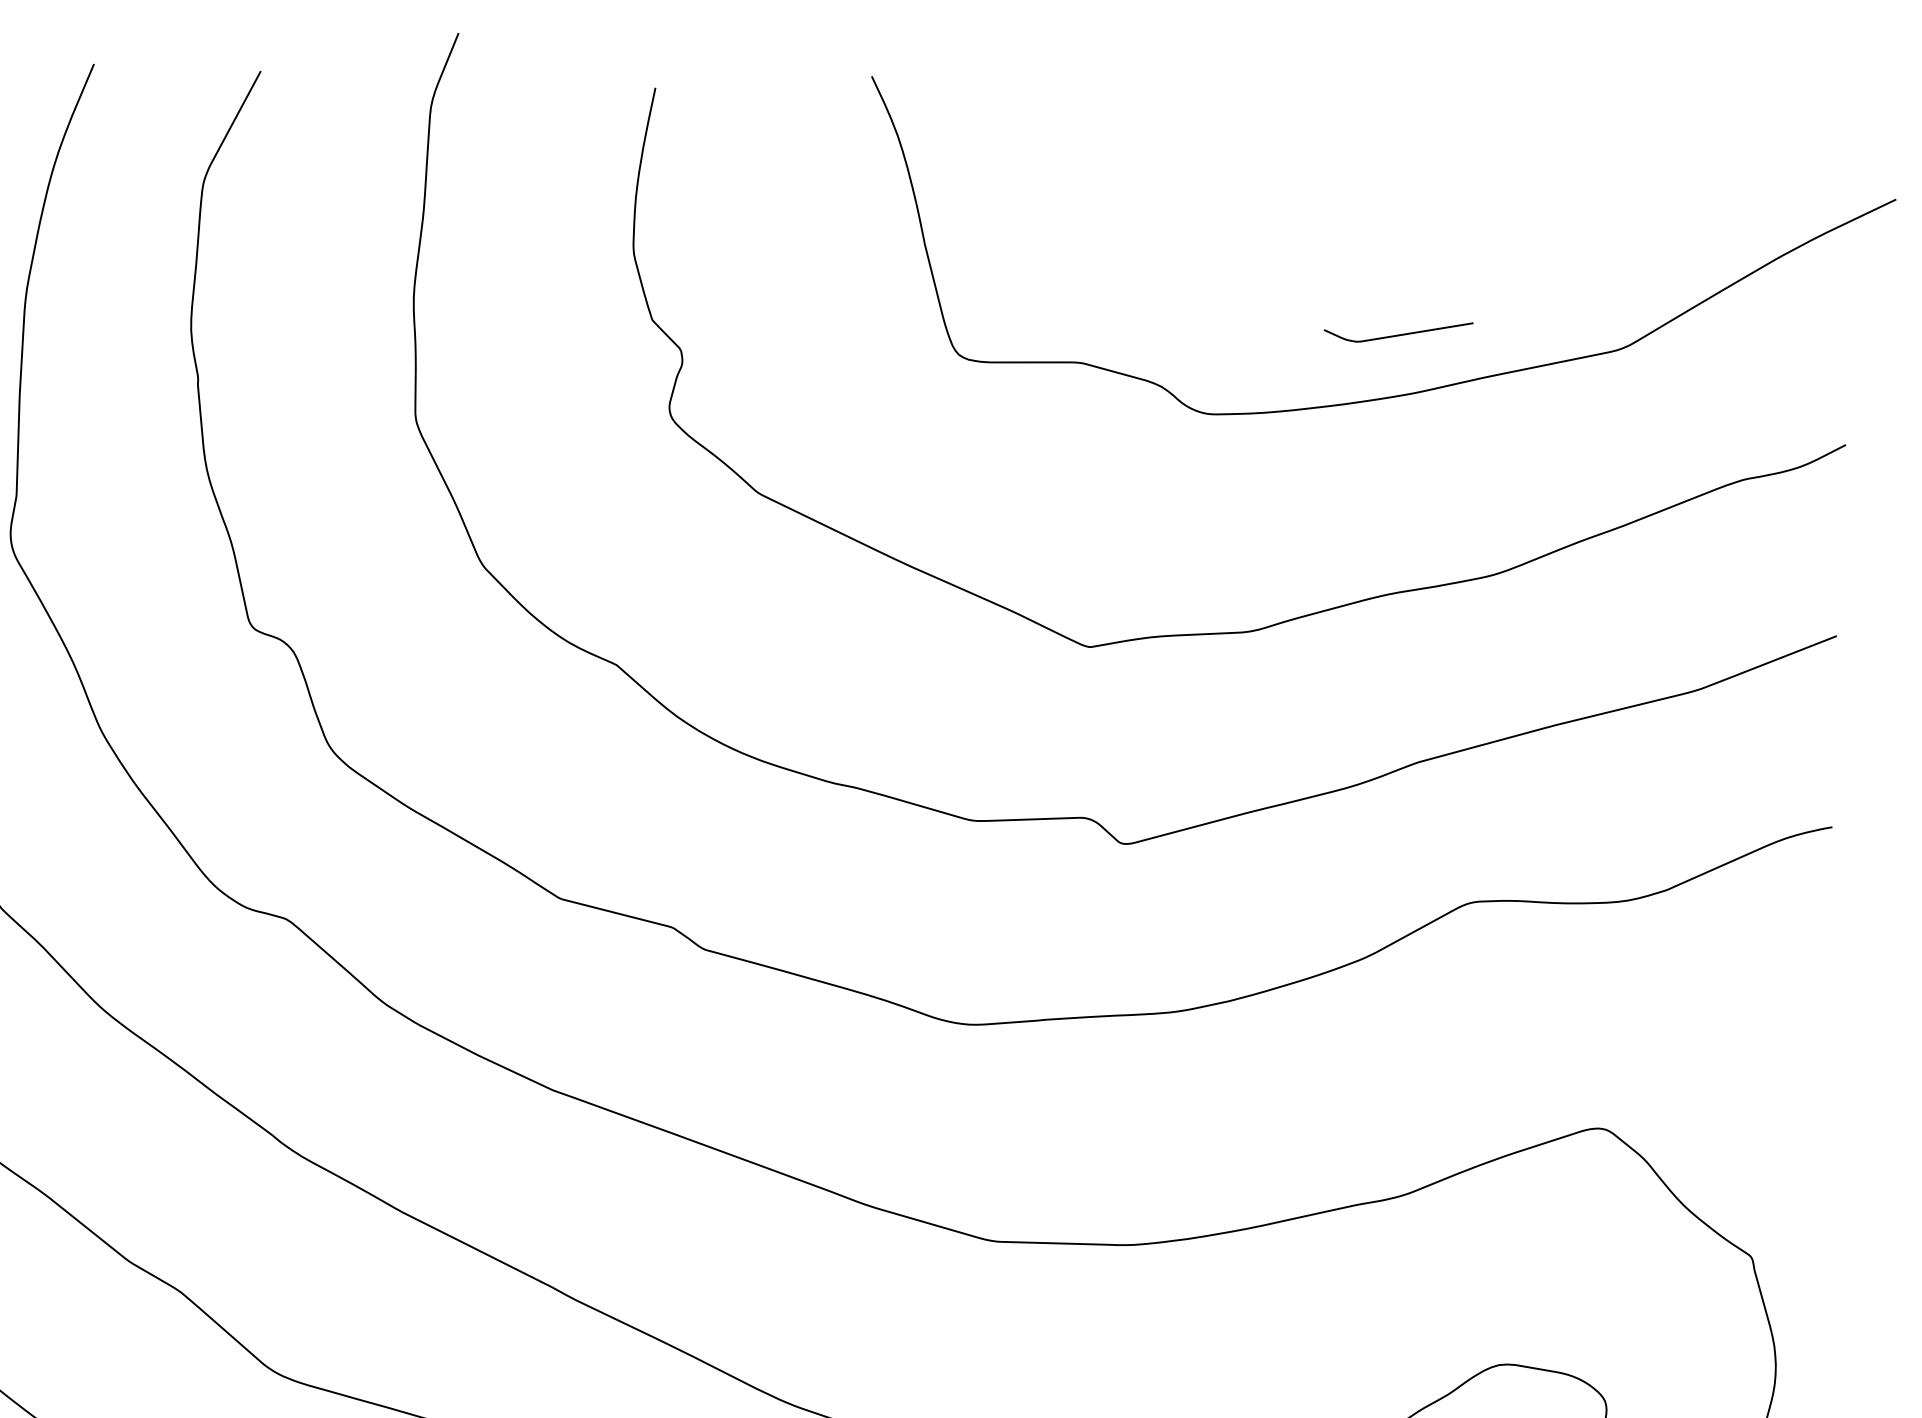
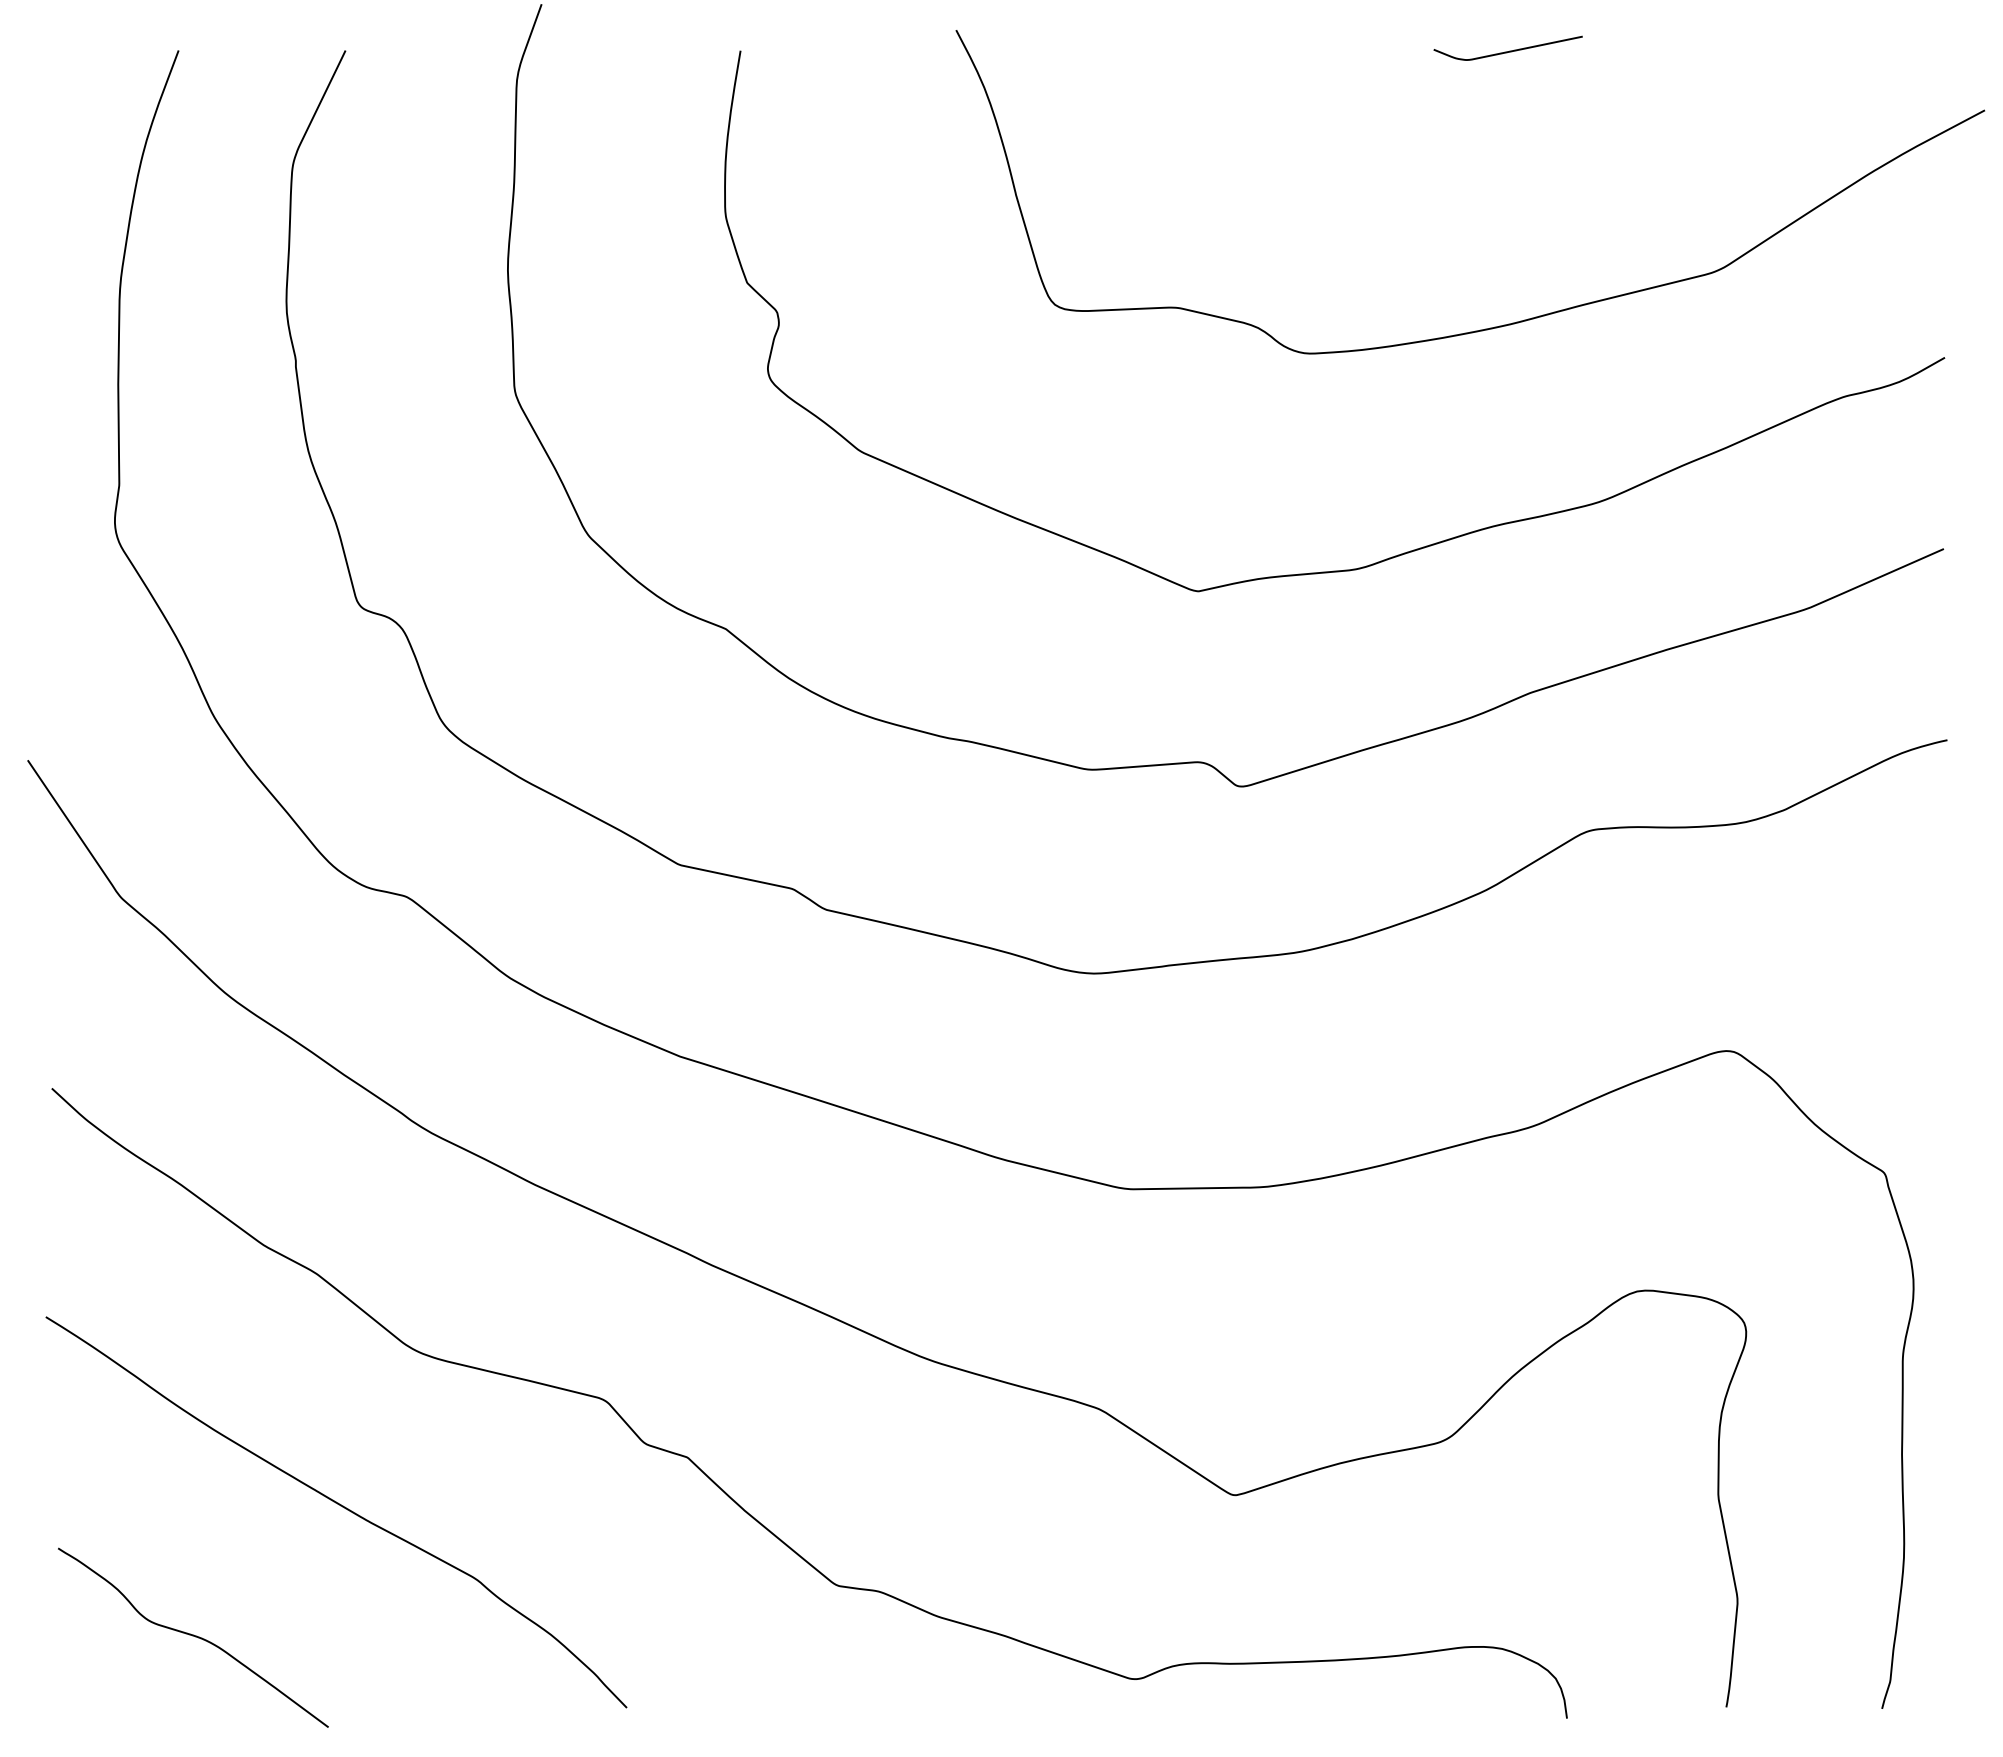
curve: (1399, 333) -> (1509, 50), moved

